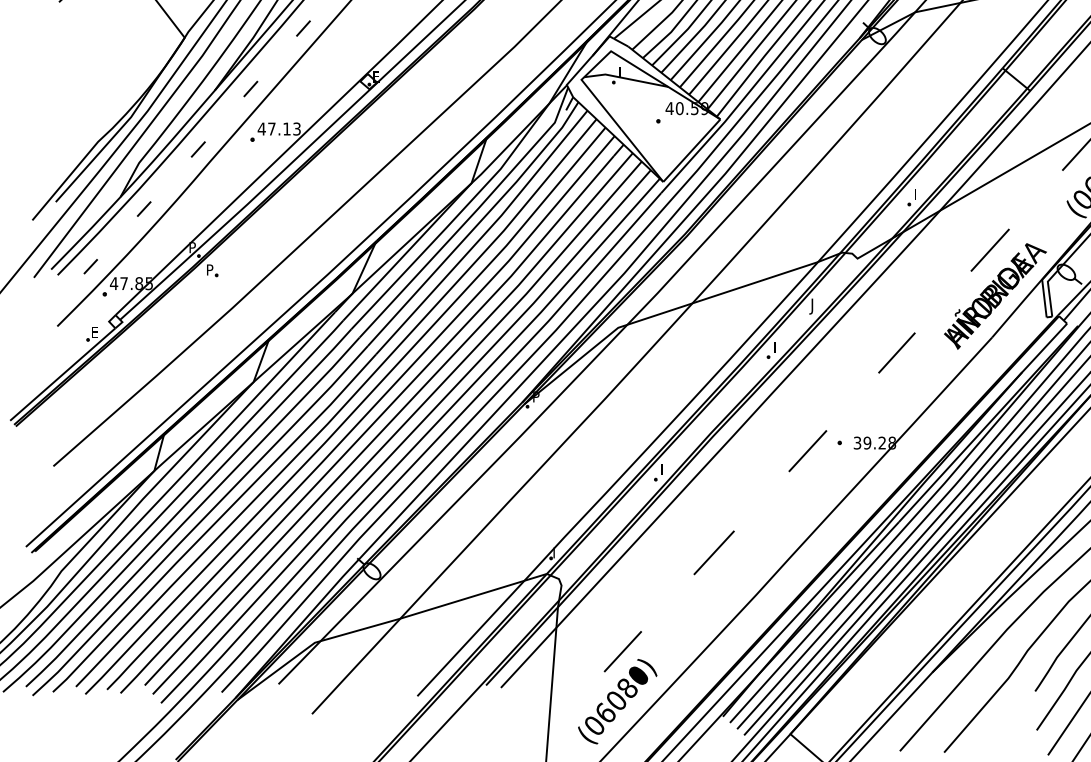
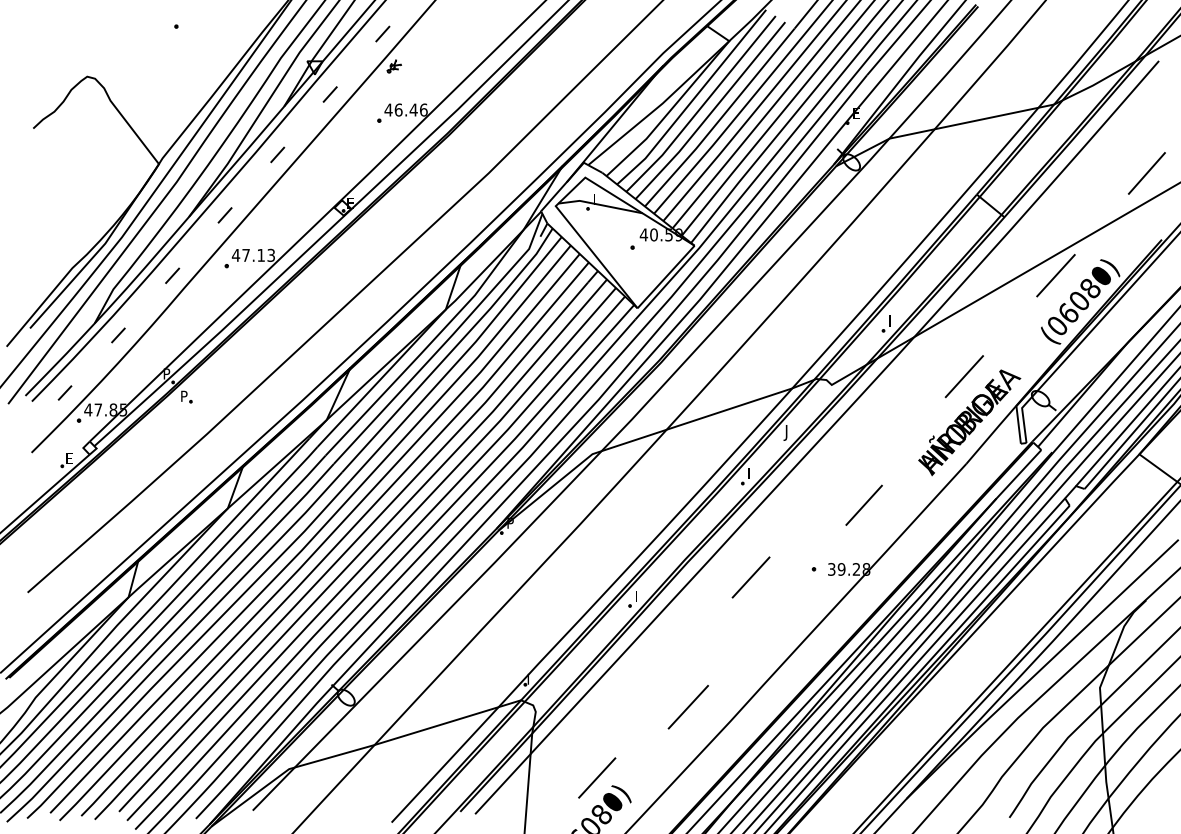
line: (896, 352) -> (863, 504), moved
line: (807, 451) -> (750, 577), moved
line: (713, 553) -> (687, 707), moved

